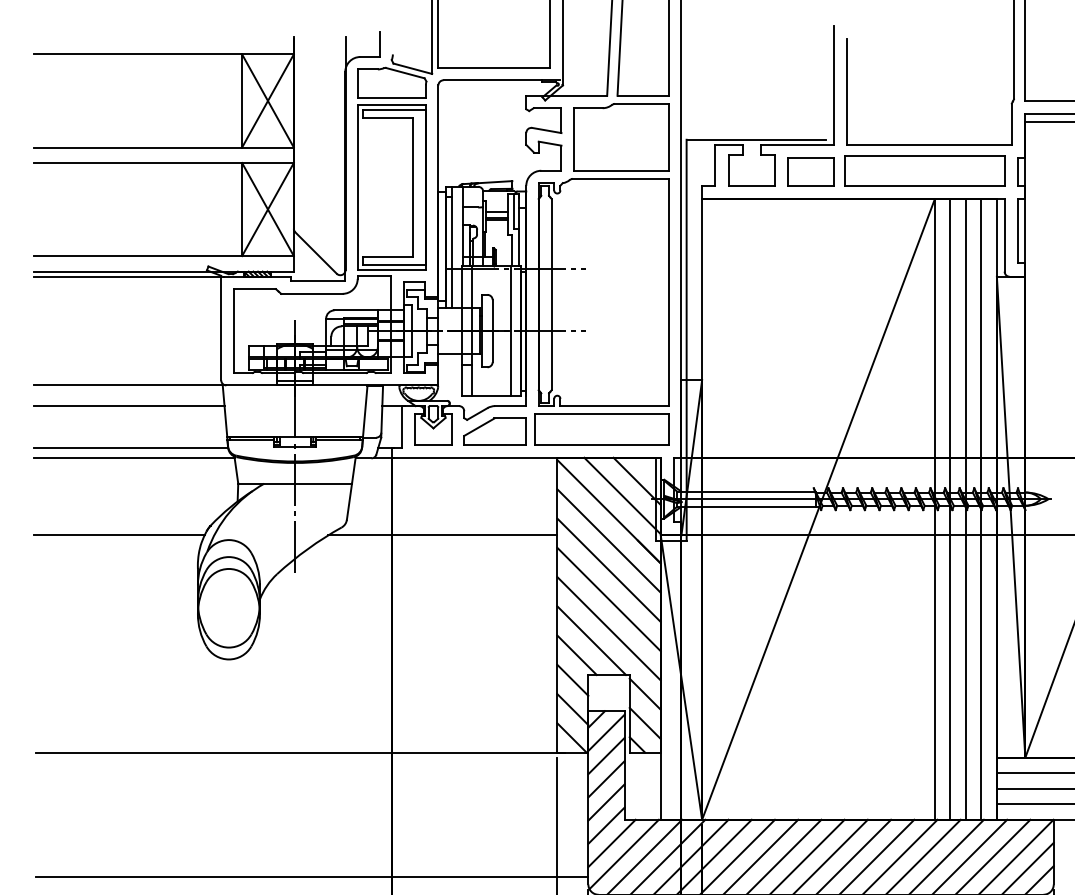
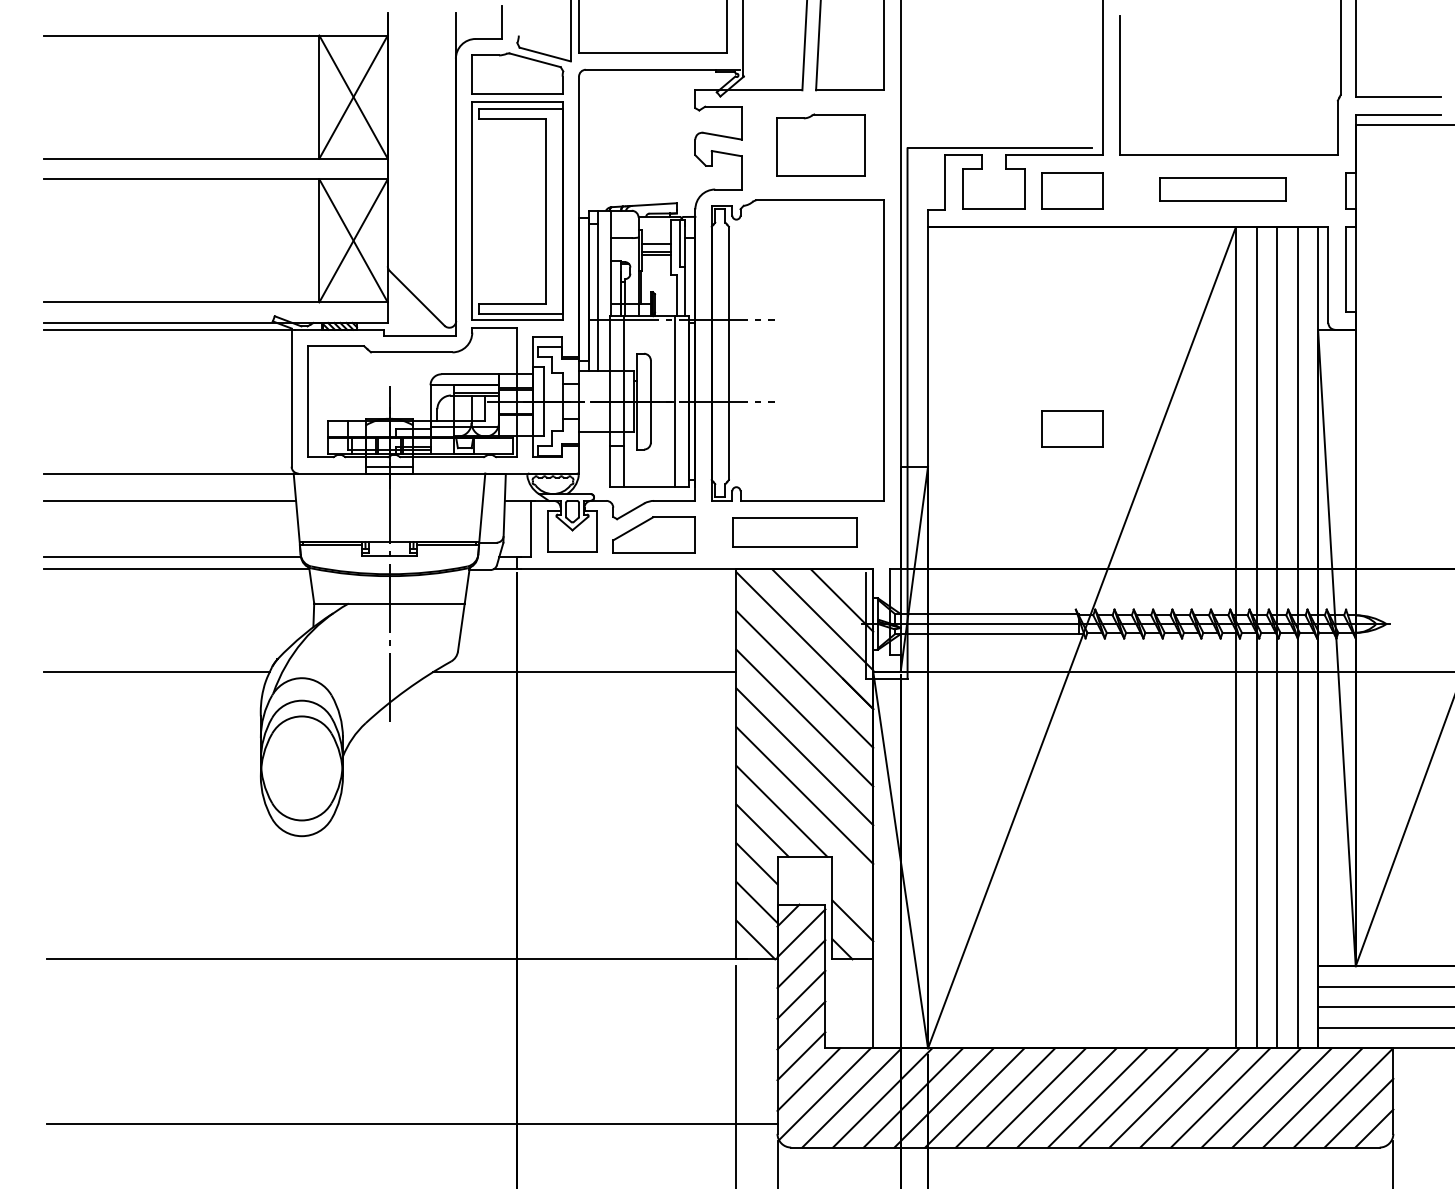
part: (620, 137) -> (820, 145), size x0.7
part: (924, 170) -> (1222, 189), size x0.6
part: (811, 351) -> (1072, 428), added
part: (601, 429) -> (794, 532), size x0.7
line: (645, 693) -> (852, 881), removed

